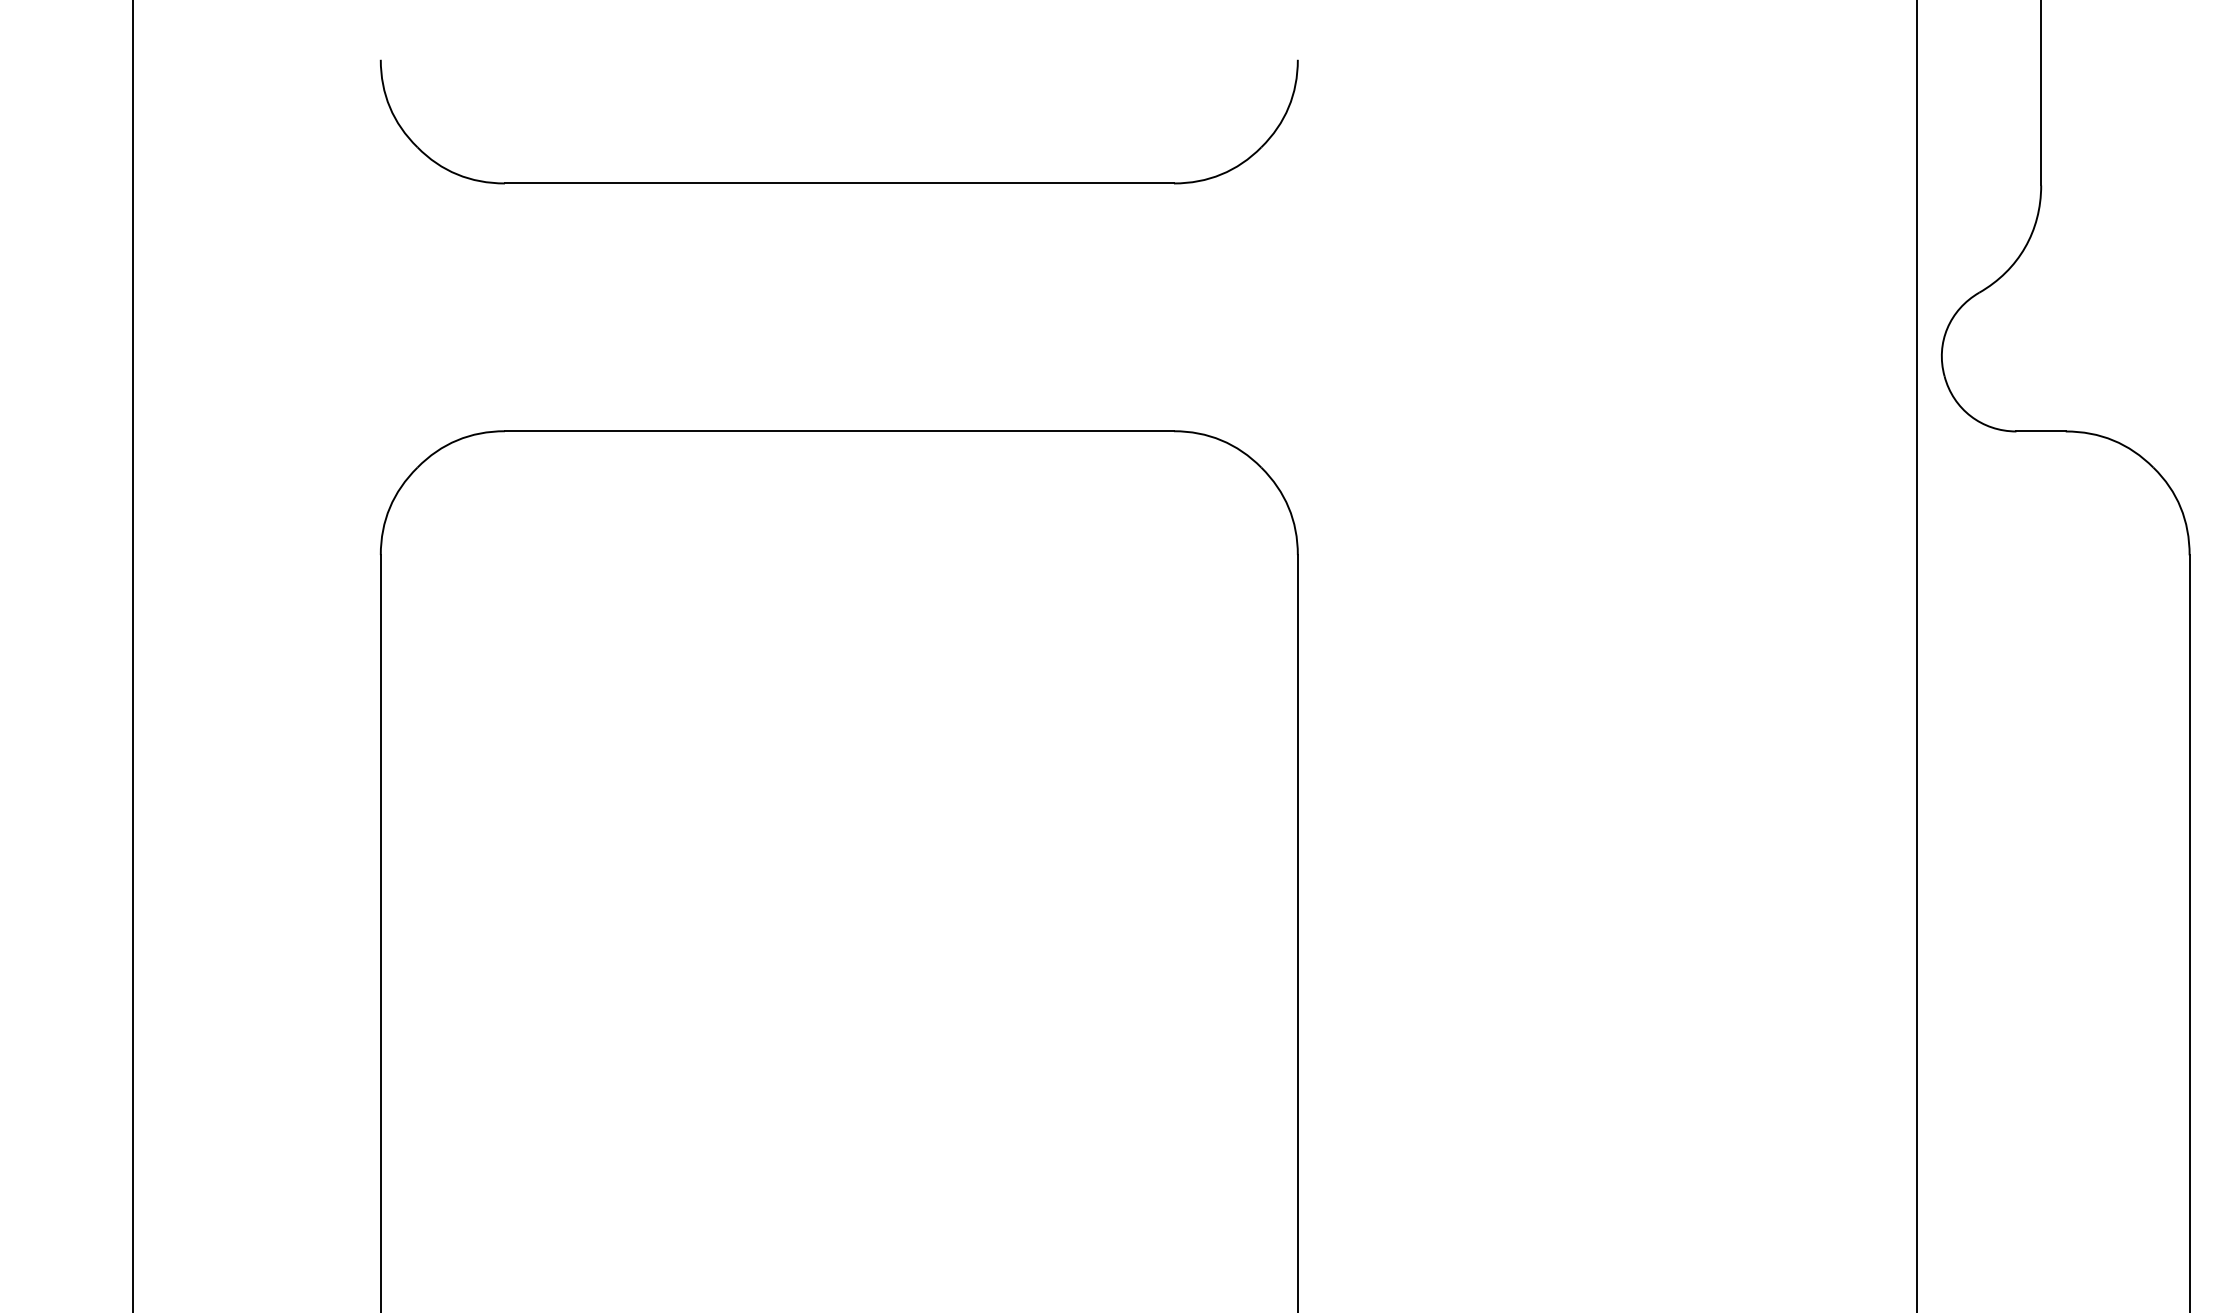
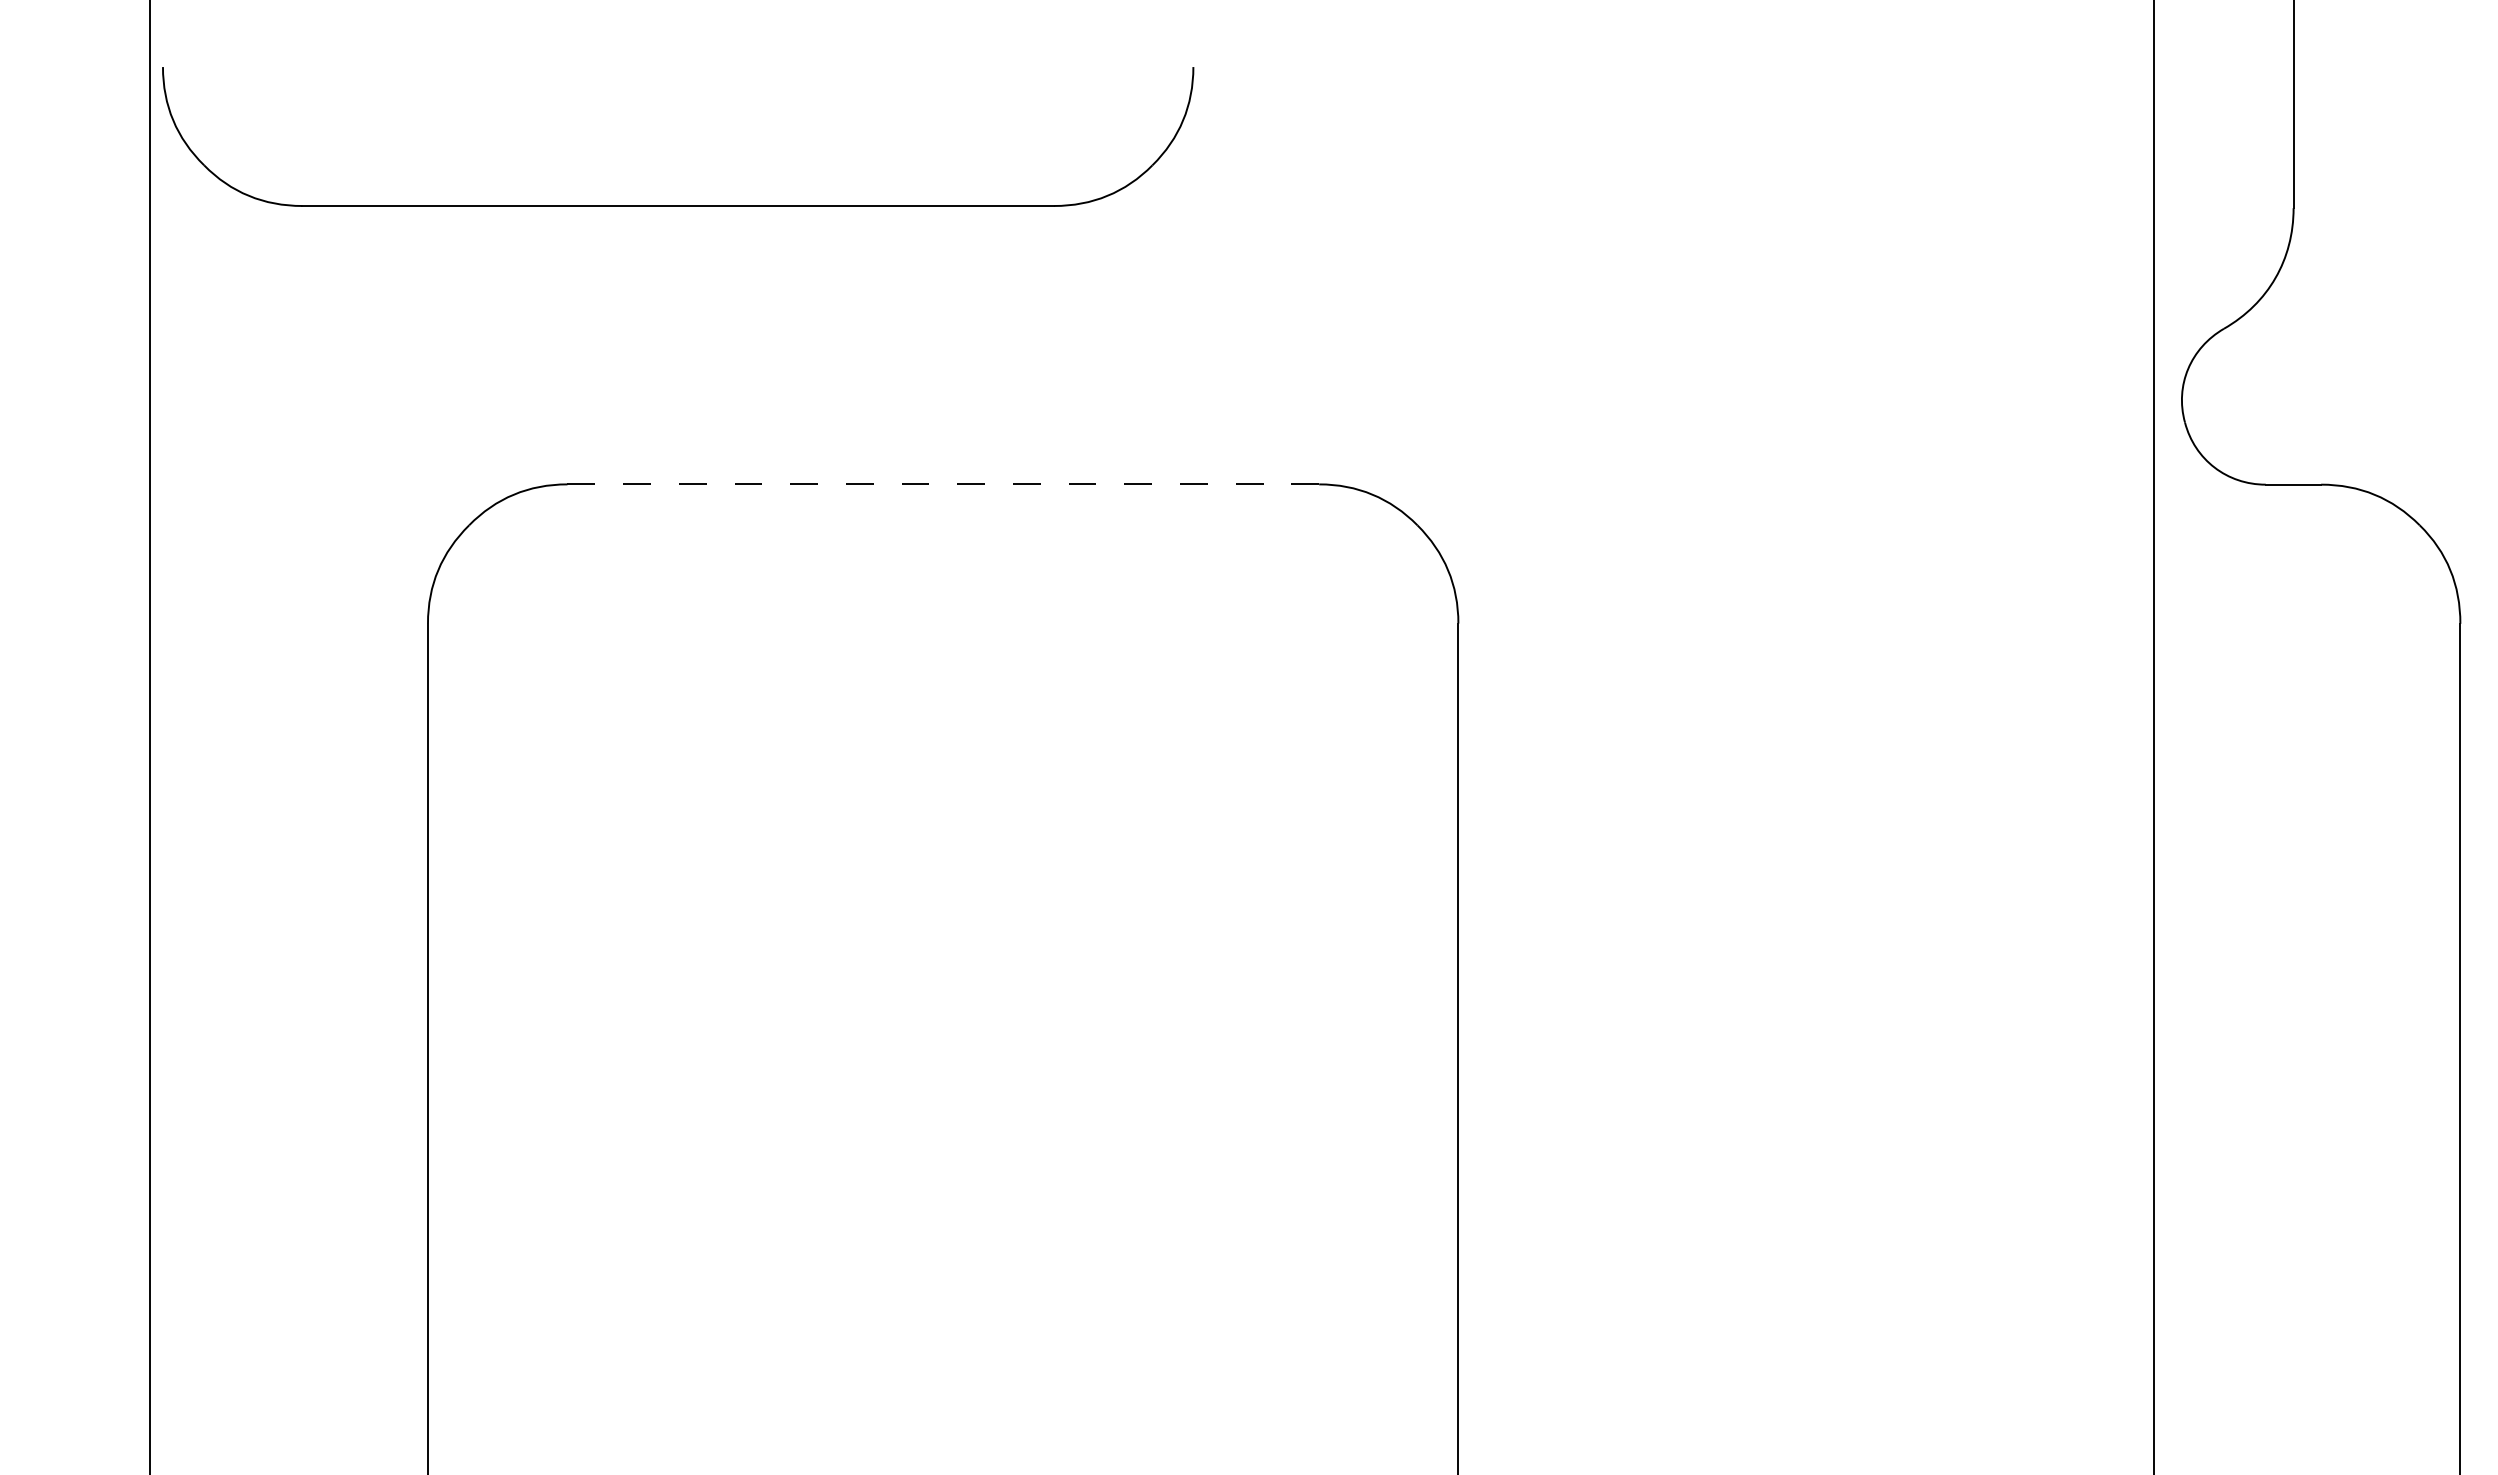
part: (839, 183) -> (678, 205), moved
line: (839, 431) -> (943, 484), solid -> dashed

